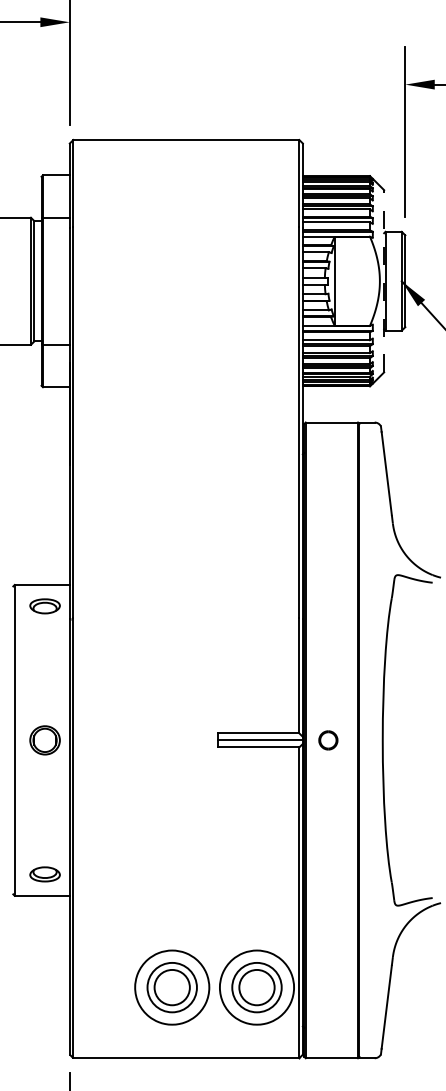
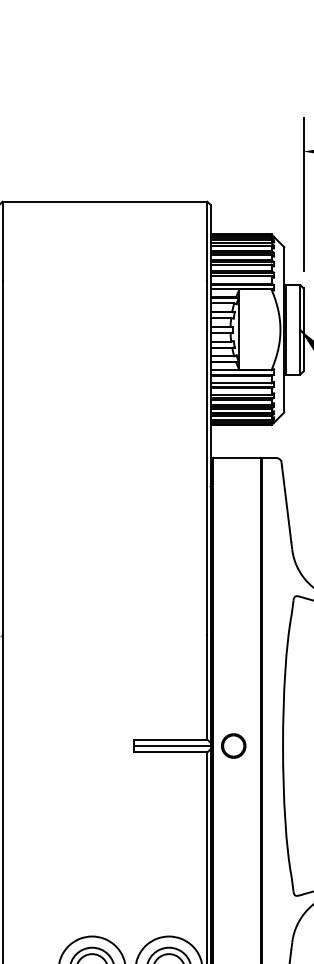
line: (384, 280) -> (284, 329), dashed -> solid
part: (328, 740) -> (233, 746), size x1.43

